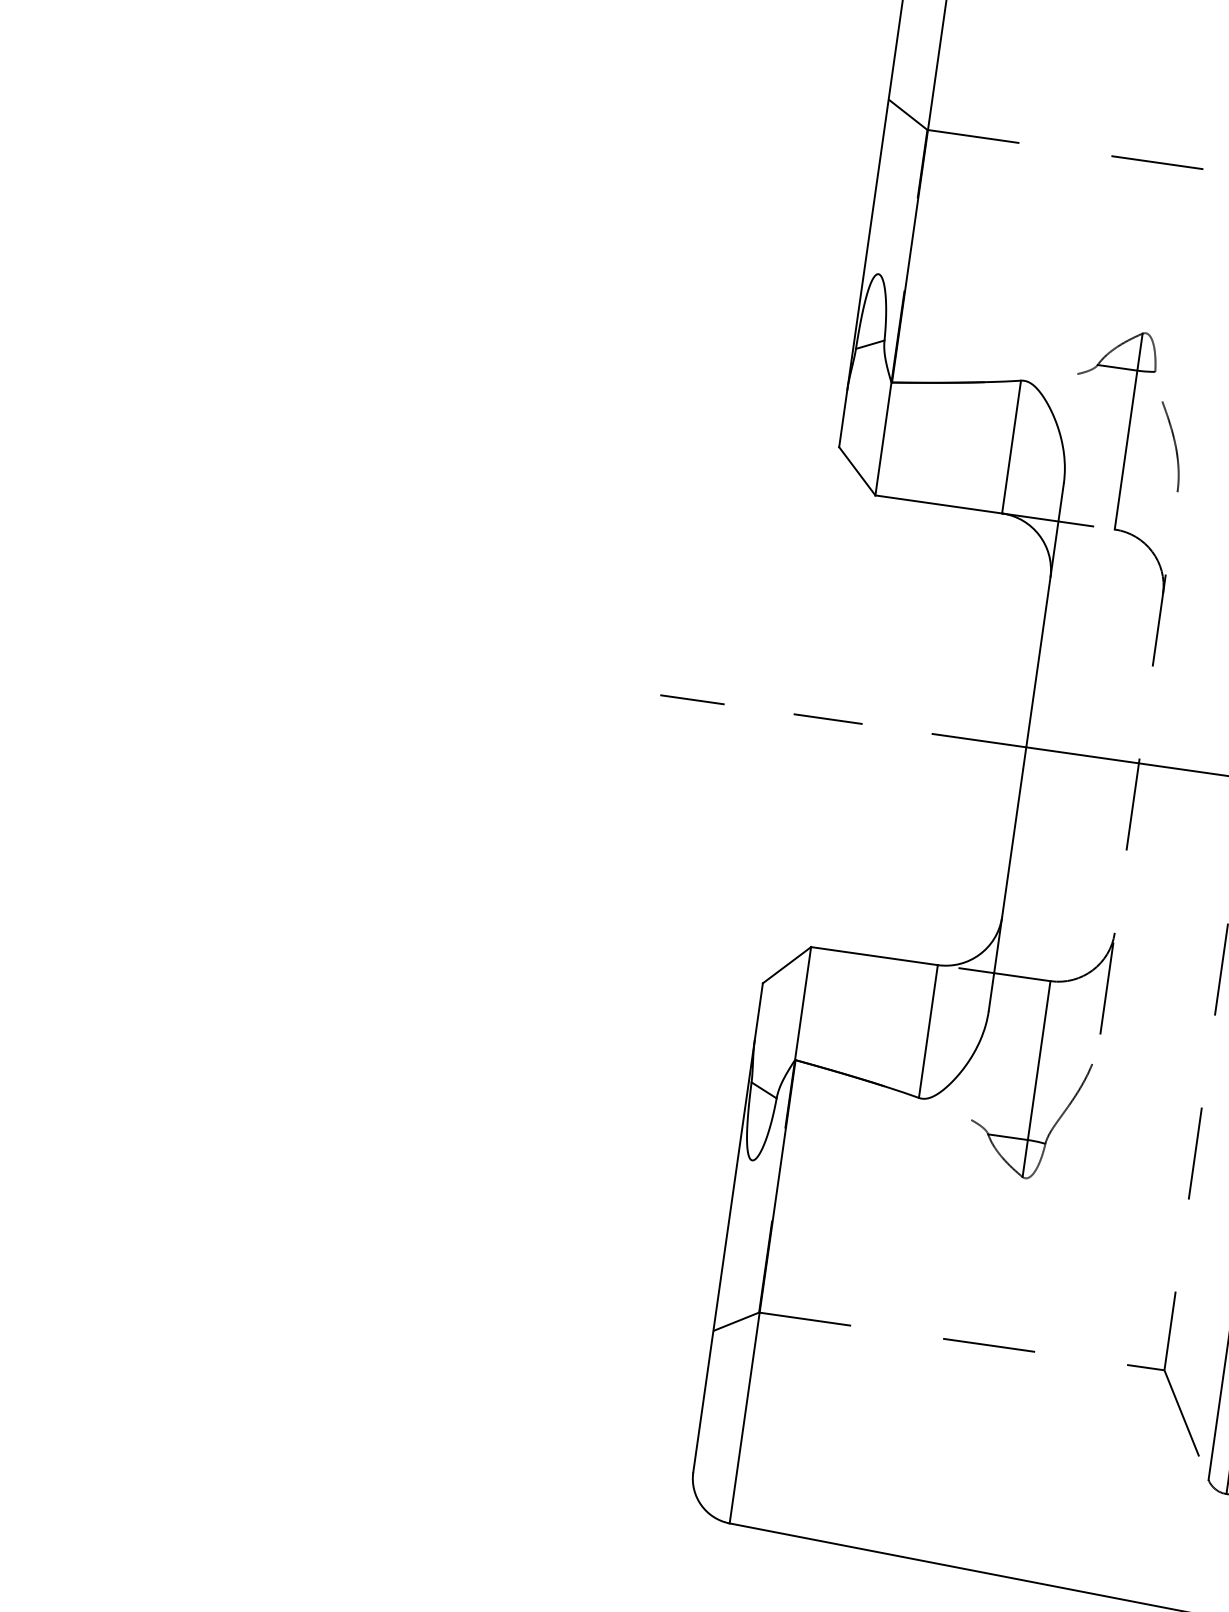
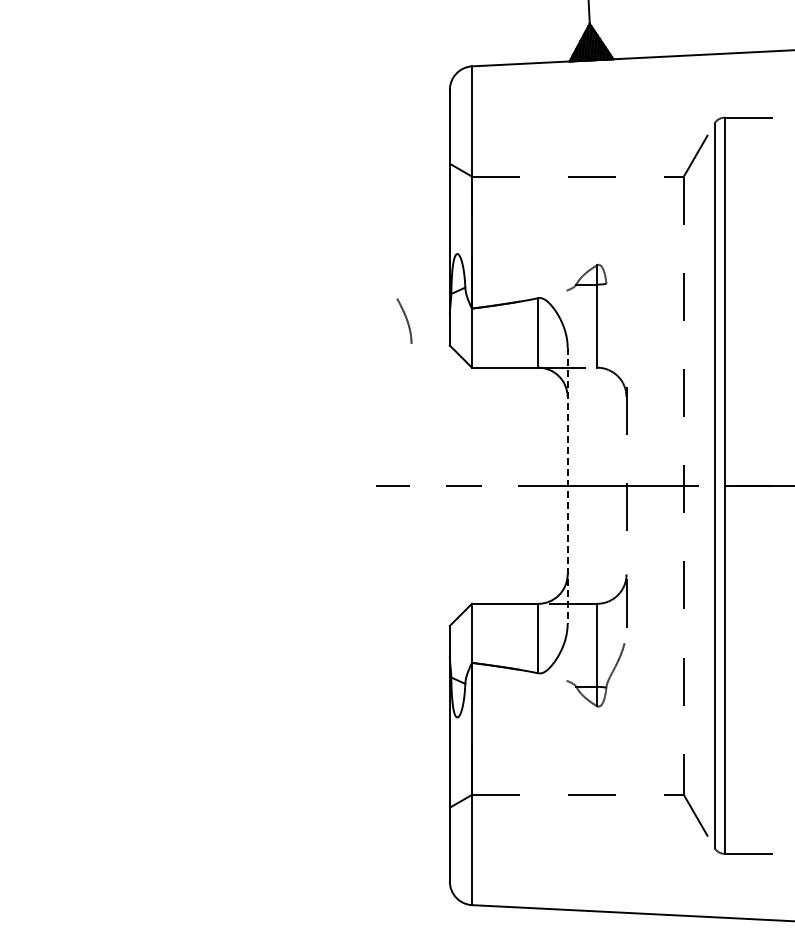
curve: (1174, 445) -> (406, 320), moved
line: (1026, 746) -> (567, 485), solid -> dashed

